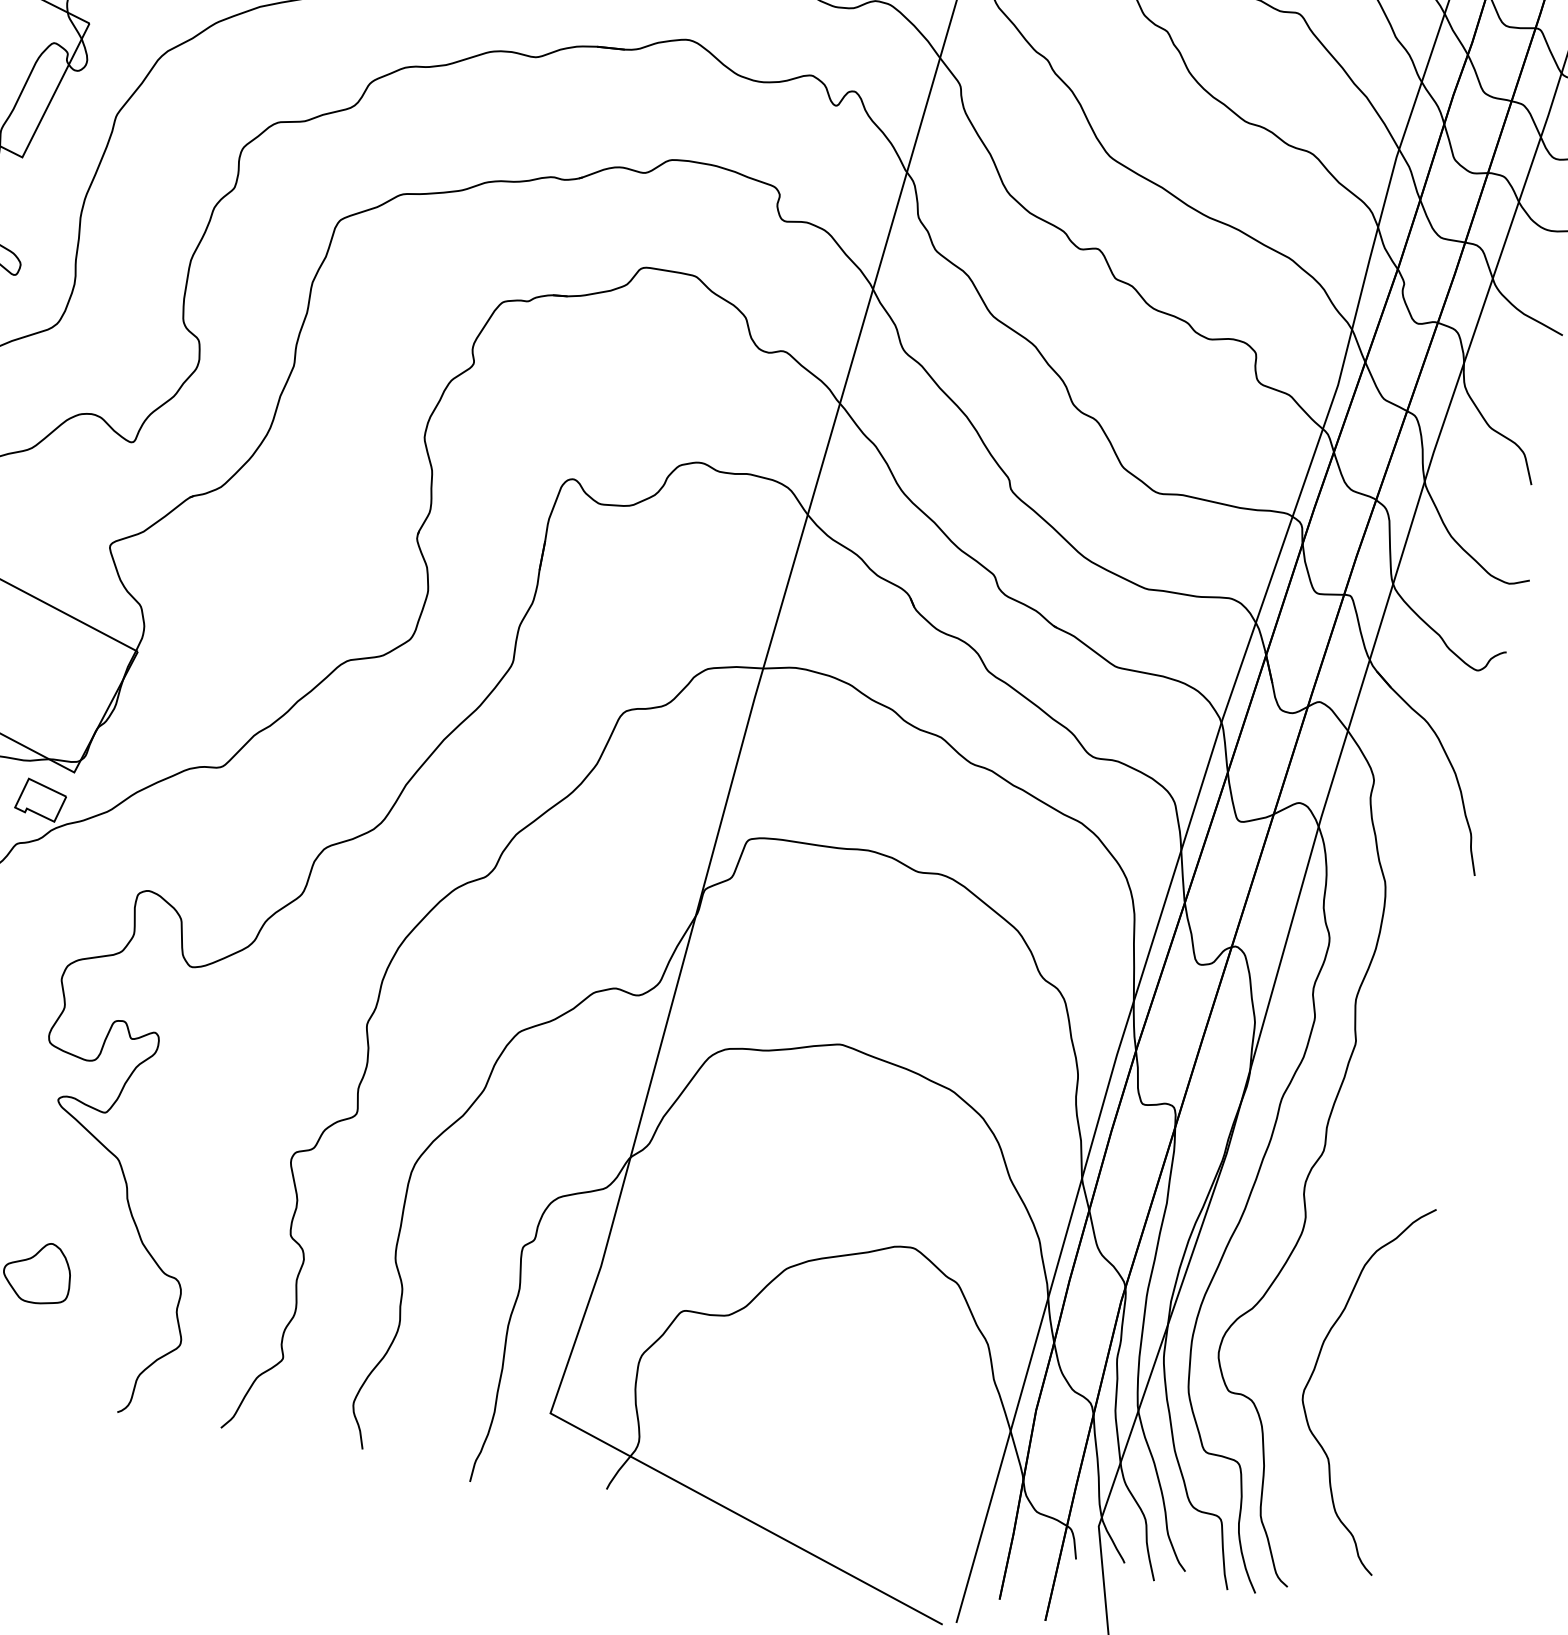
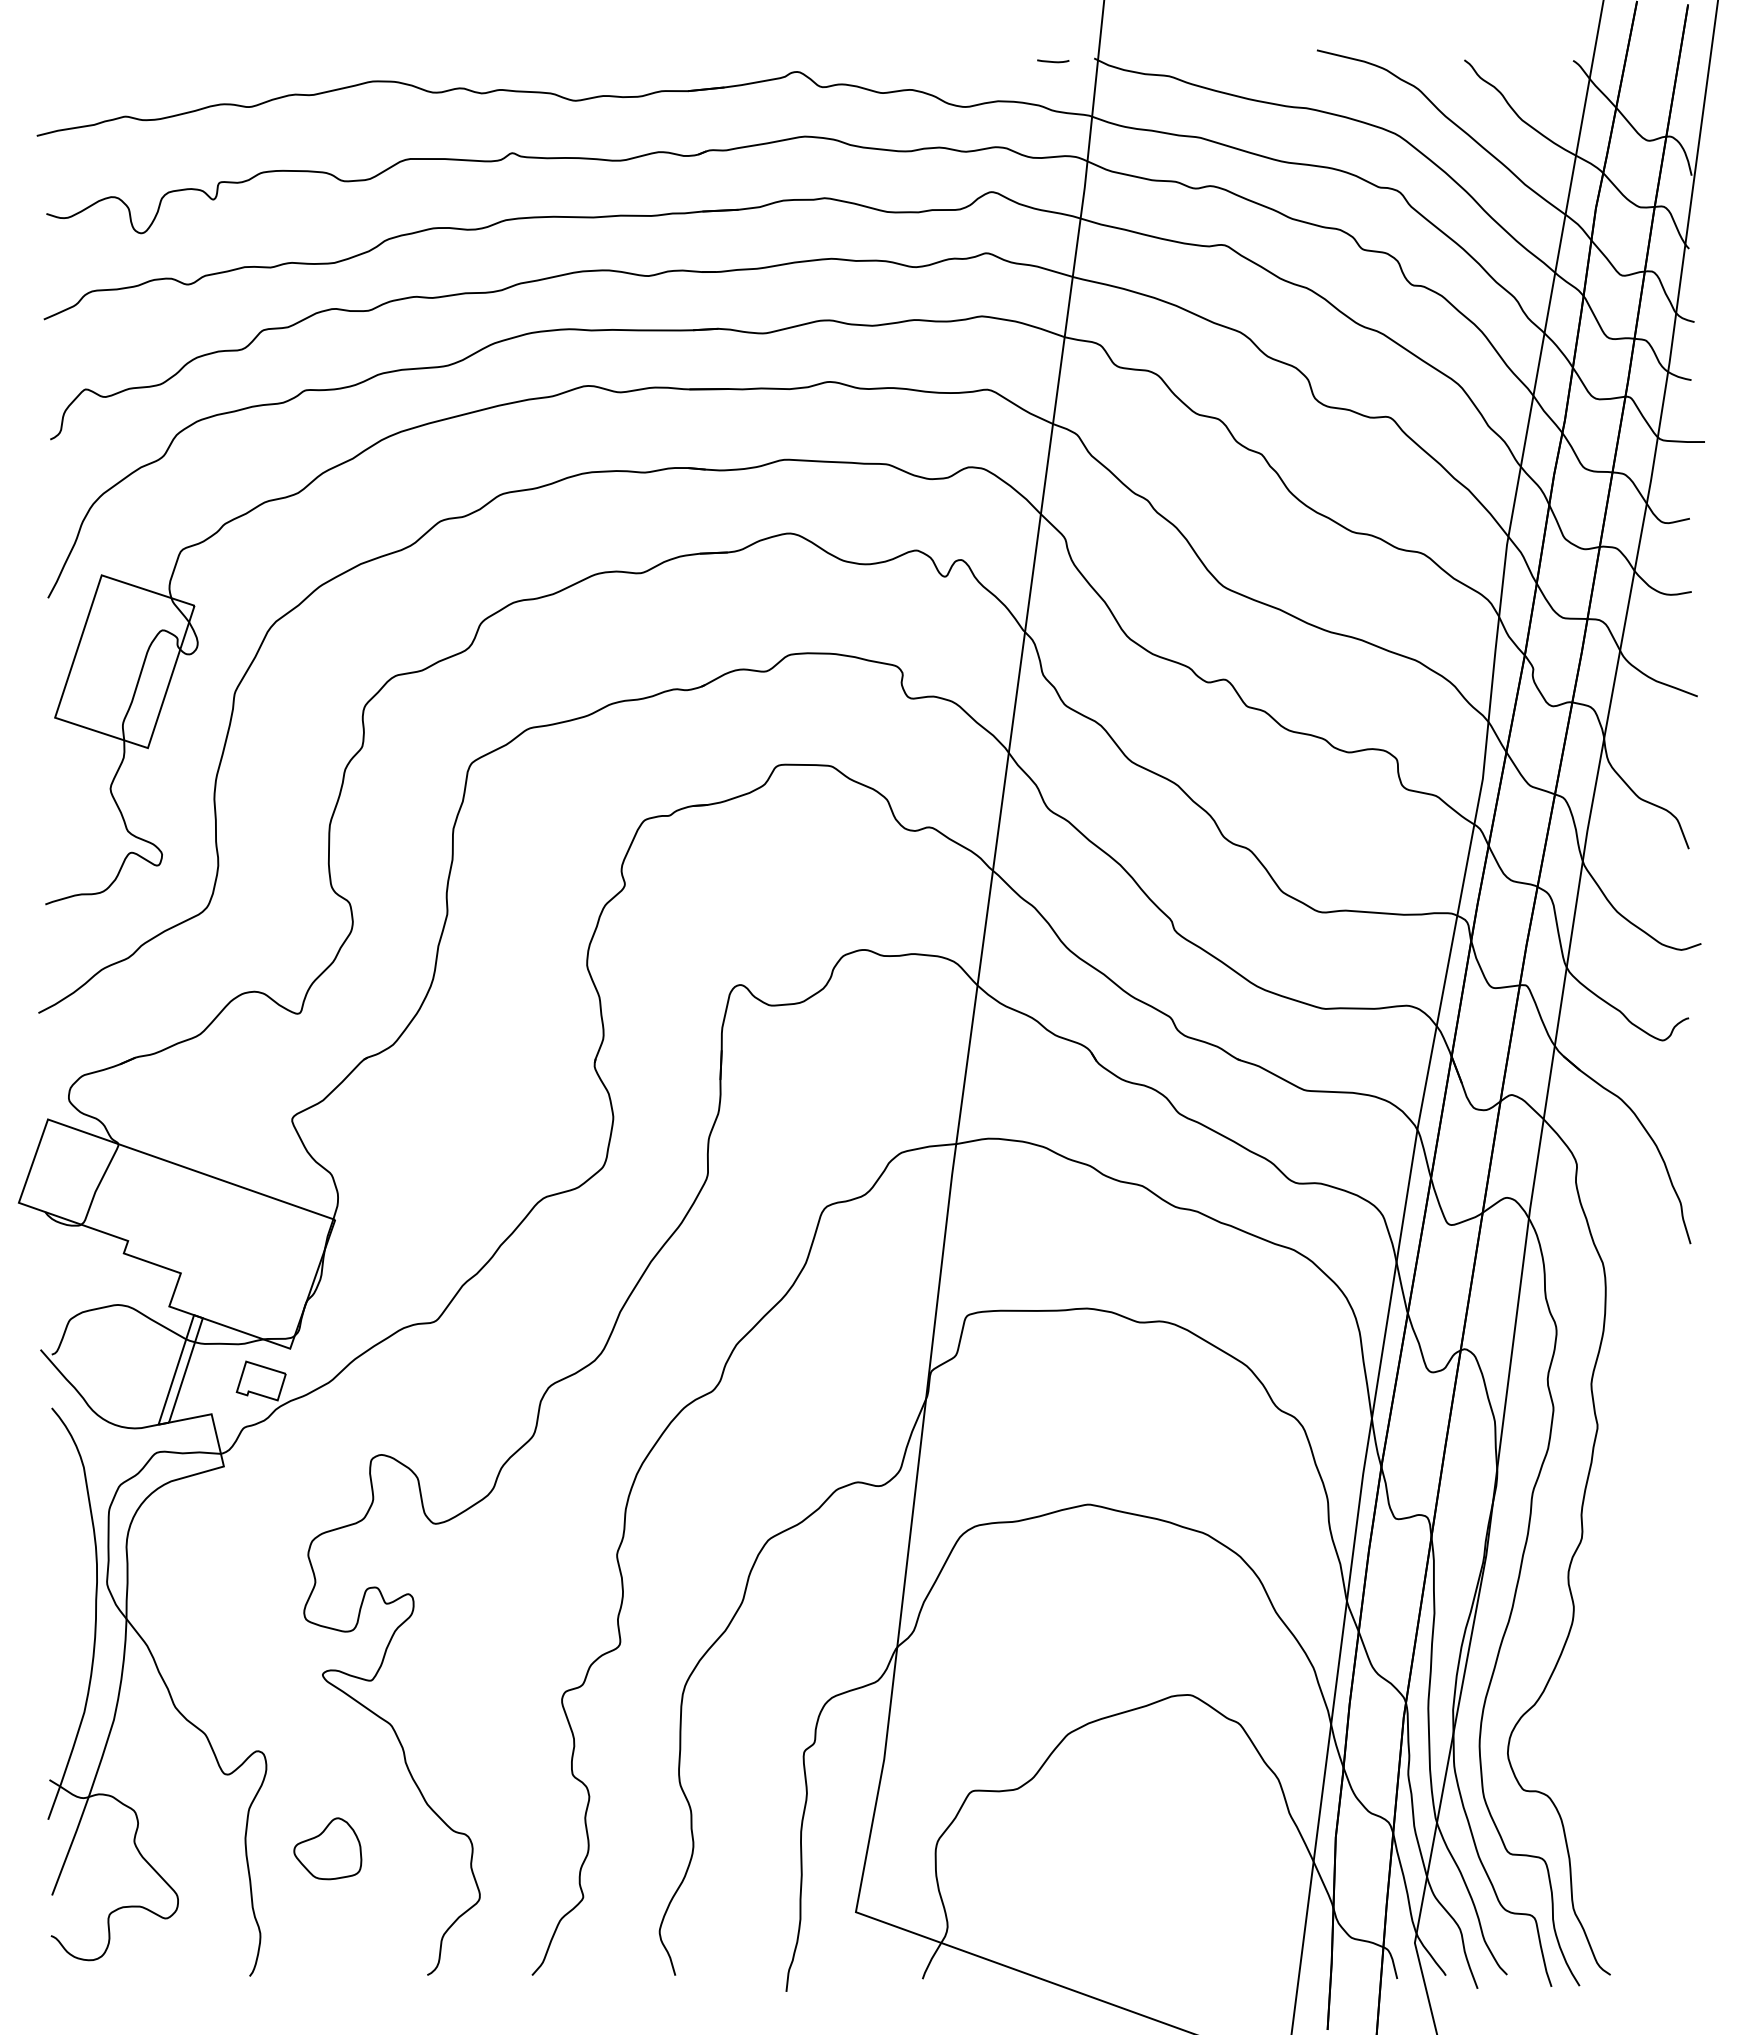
curve: (1316, 1367) -> (1606, 1753), removed

